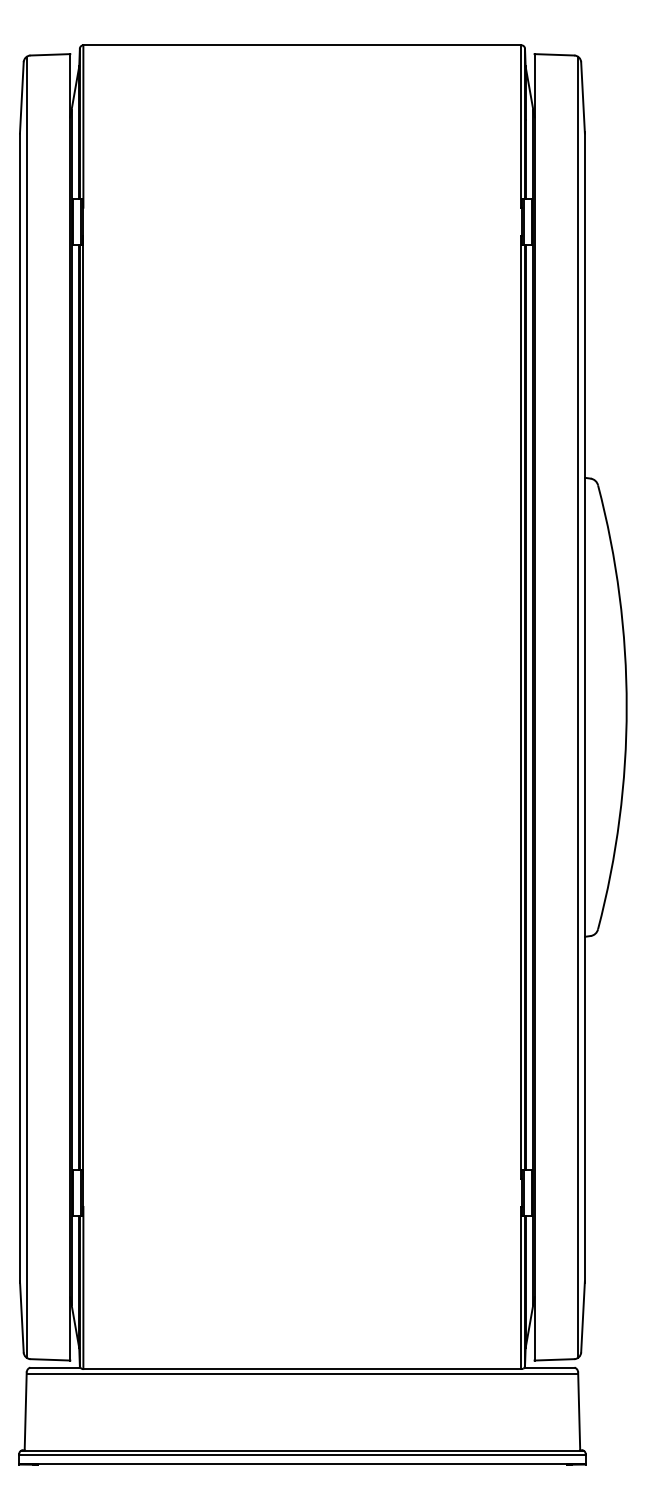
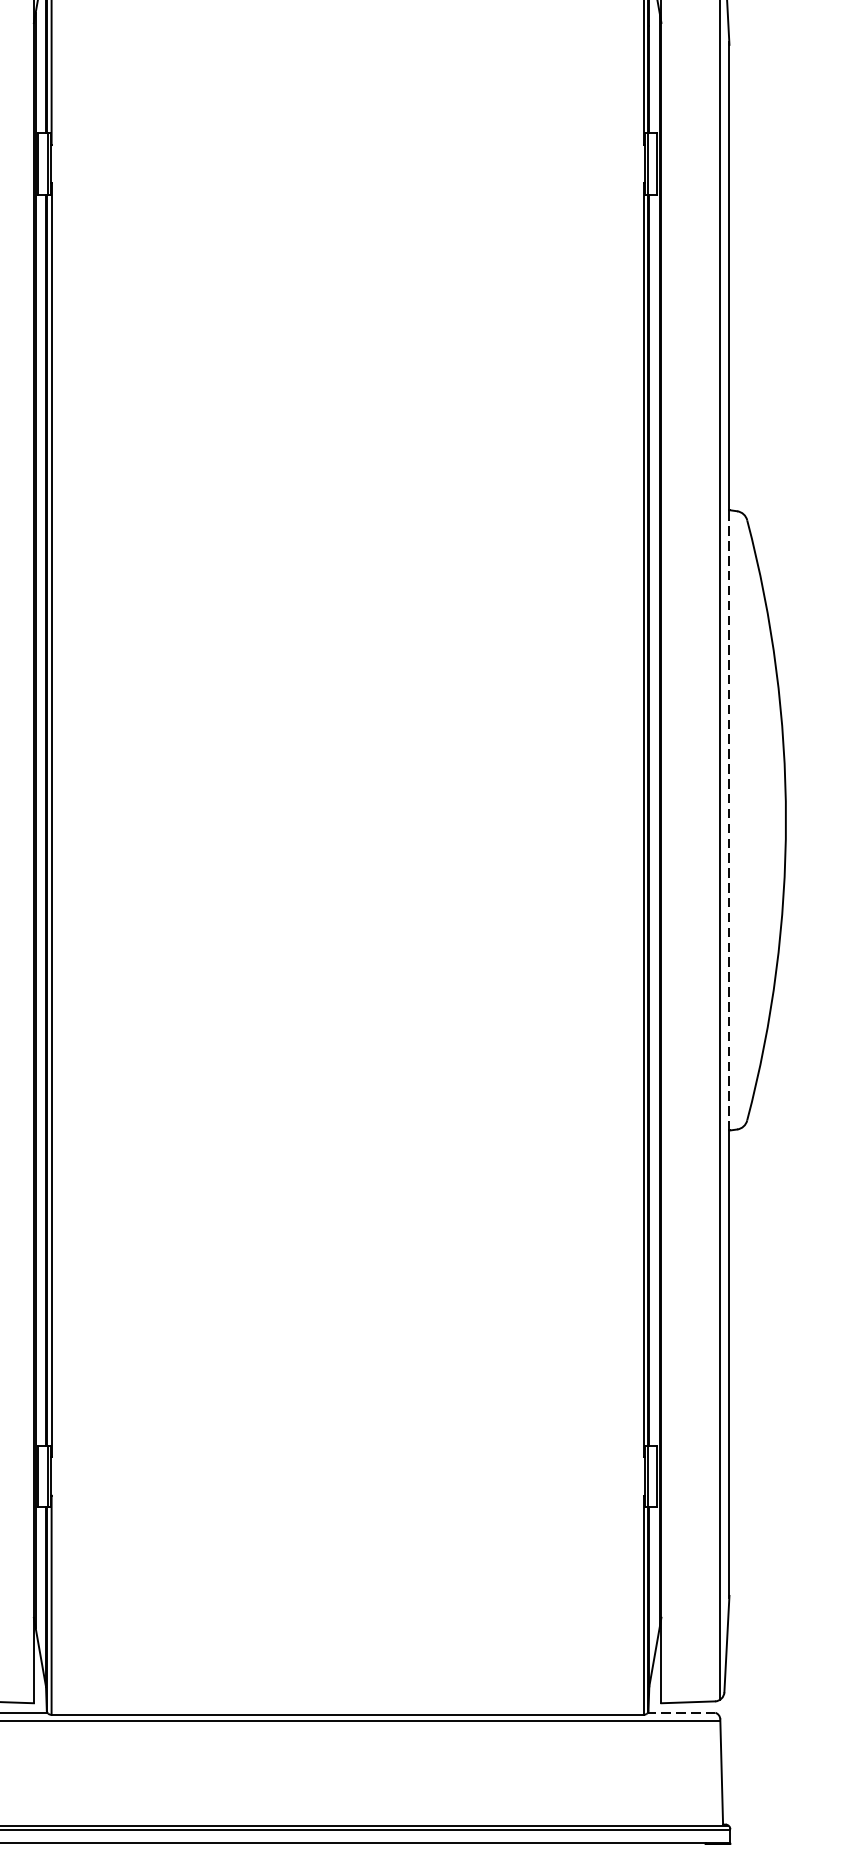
line: (584, 706) -> (728, 819), solid -> dashed
line: (549, 1367) -> (681, 1712), solid -> dashed

